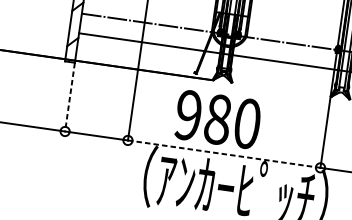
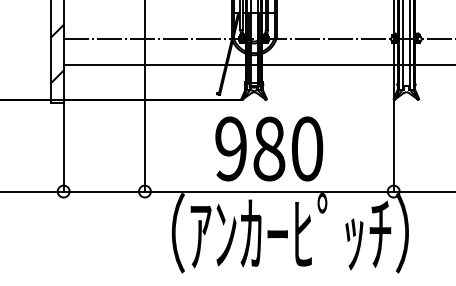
line: (69, 97) -> (63, 147), dashed -> solid
text: (218, 119) -> (269, 148), moved
line: (224, 154) -> (269, 191), dashed -> solid

